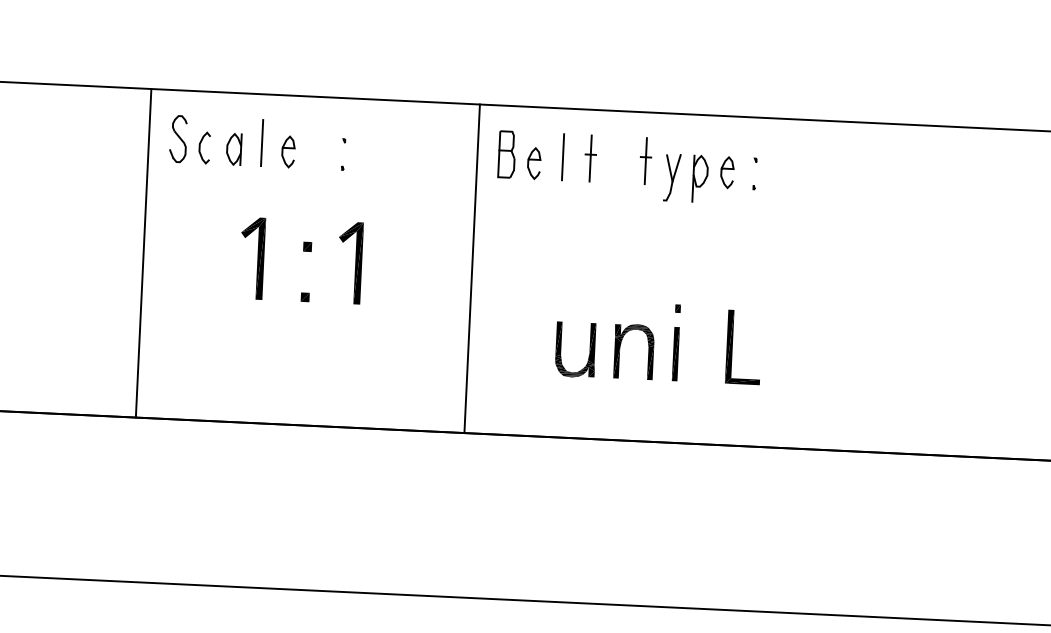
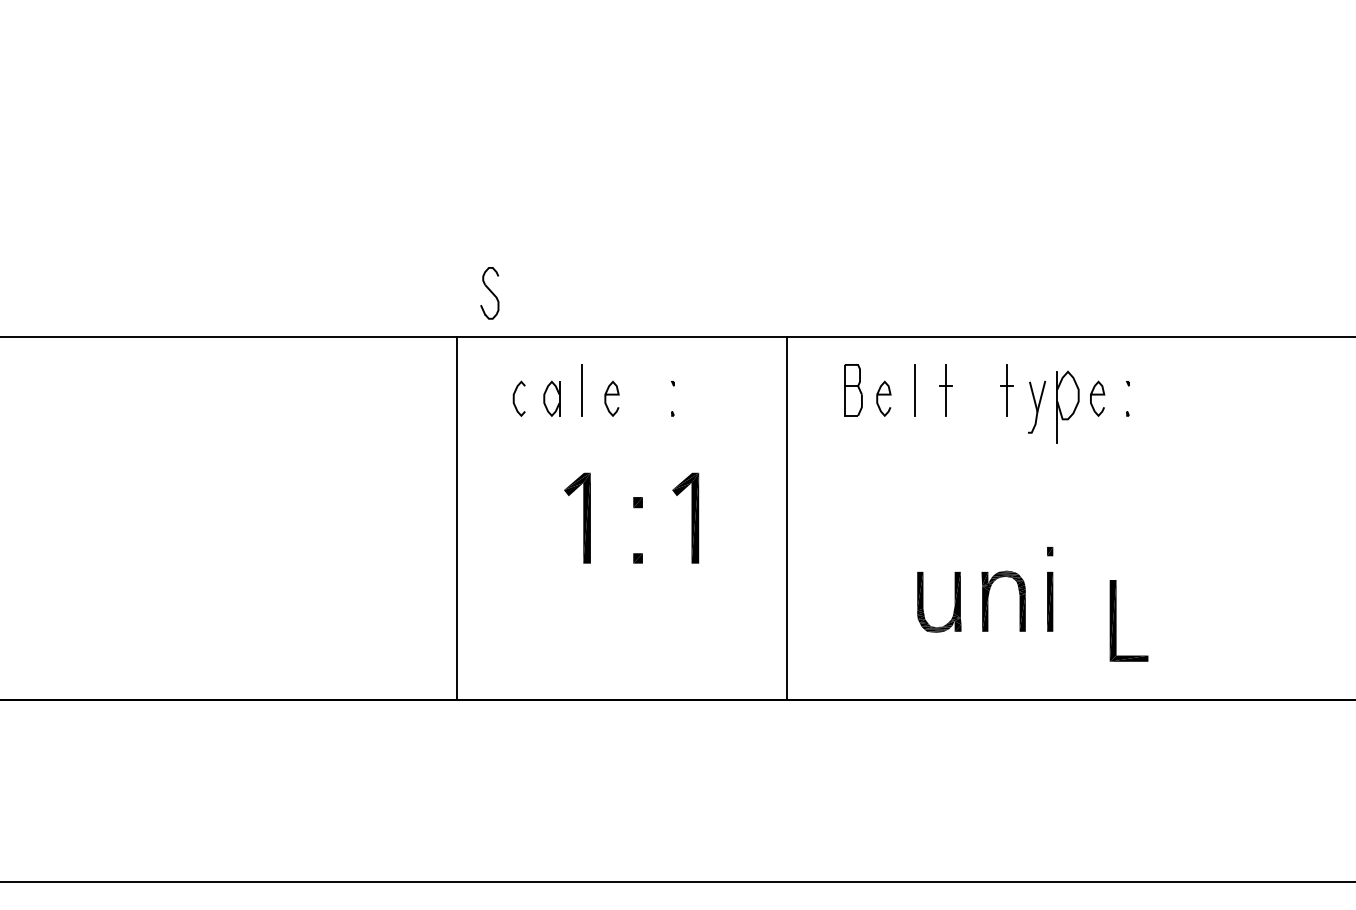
part: (178, 139) -> (489, 293), moved
part: (699, 178) -> (1067, 406), size x1.4
line: (471, 268) -> (786, 517), moved
part: (732, 346) -> (1116, 620), moved

